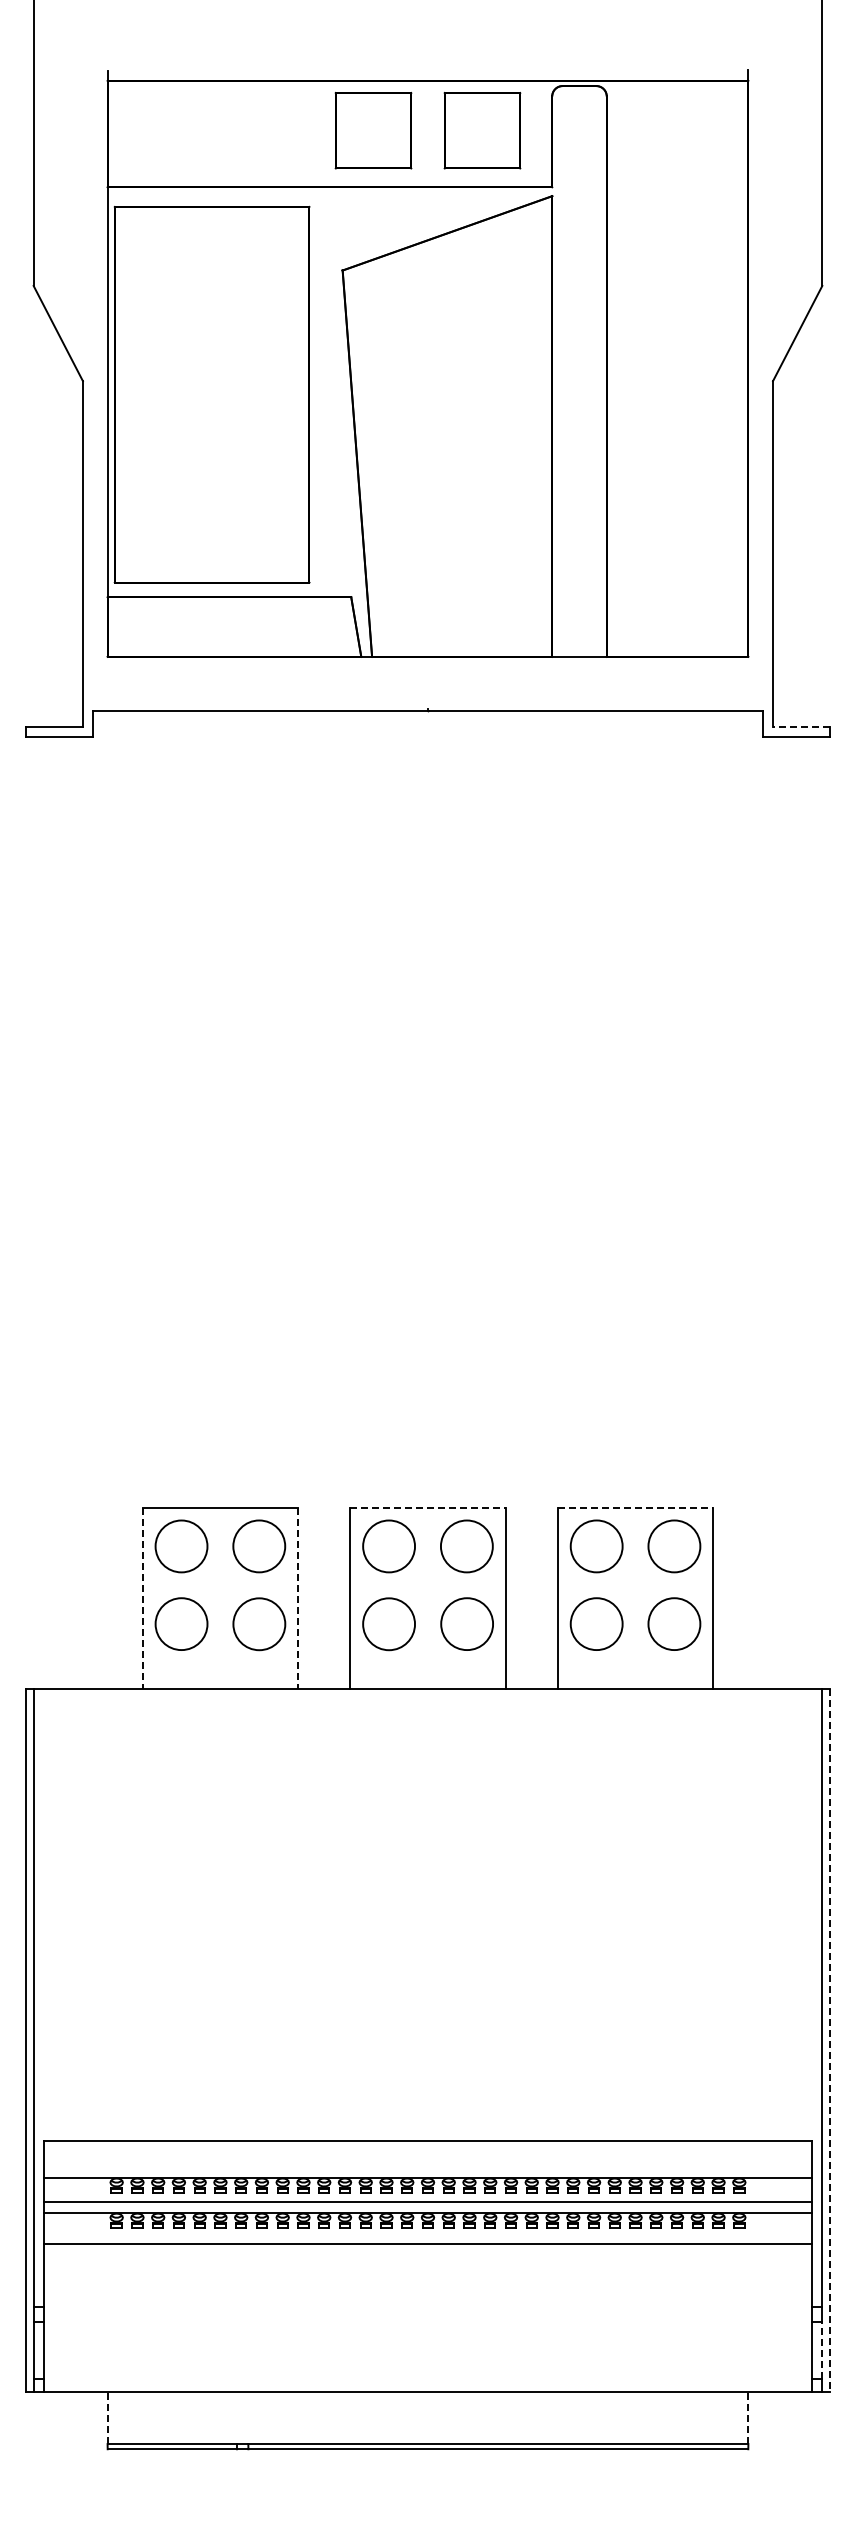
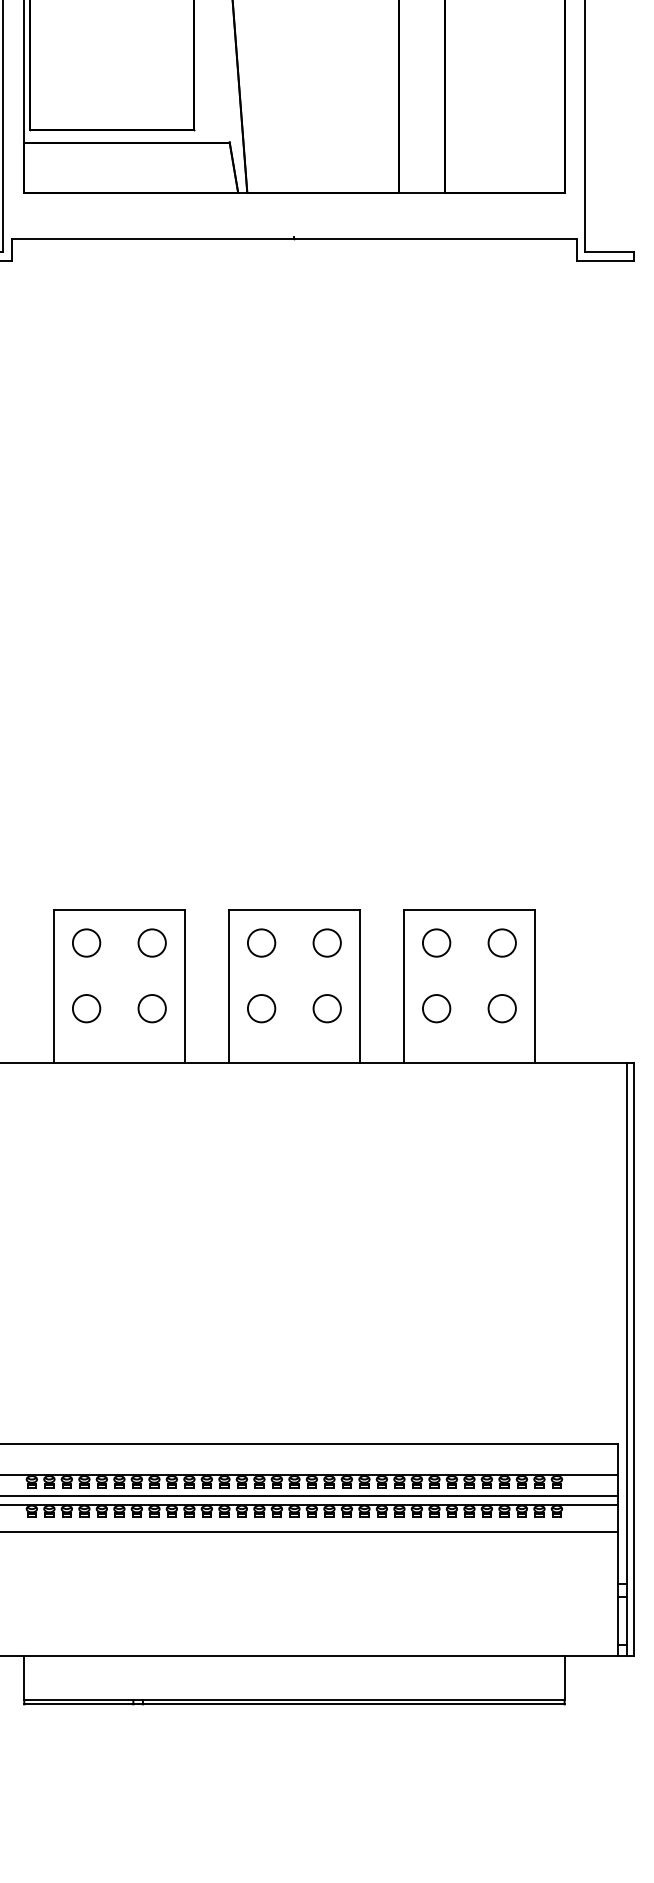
line: (801, 726) -> (609, 251), dashed -> solid
line: (427, 1507) -> (294, 910), dashed -> solid
line: (635, 1507) -> (469, 910), dashed -> solid
circle: (181, 1546) -> (86, 943), size x0.62
circle: (259, 1546) -> (152, 943), size x0.62
circle: (388, 1546) -> (261, 943), size x0.62
circle: (466, 1546) -> (326, 943), size x0.62
circle: (596, 1546) -> (436, 943), size x0.62
circle: (674, 1546) -> (502, 943), size x0.62
line: (142, 1598) -> (53, 986), dashed -> solid
line: (298, 1598) -> (185, 986), dashed -> solid
circle: (181, 1624) -> (86, 1008), size x0.62
circle: (259, 1624) -> (152, 1008), size x0.62
circle: (388, 1624) -> (261, 1008), size x0.62
circle: (466, 1624) -> (326, 1008), size x0.62
circle: (596, 1624) -> (436, 1008), size x0.62
circle: (674, 1624) -> (502, 1008), size x0.62
line: (830, 2040) -> (633, 1359), dashed -> solid
line: (822, 2350) -> (627, 1621), dashed -> solid
line: (107, 2418) -> (24, 1678), dashed -> solid
line: (748, 2418) -> (564, 1678), dashed -> solid

